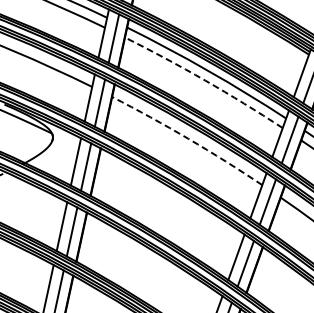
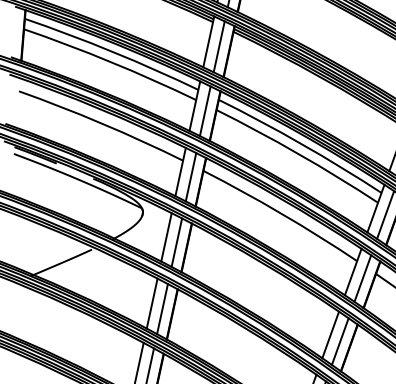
arc: (204, 80) -> (298, 154), dashed -> solid
arc: (188, 138) -> (281, 213), dashed -> solid

